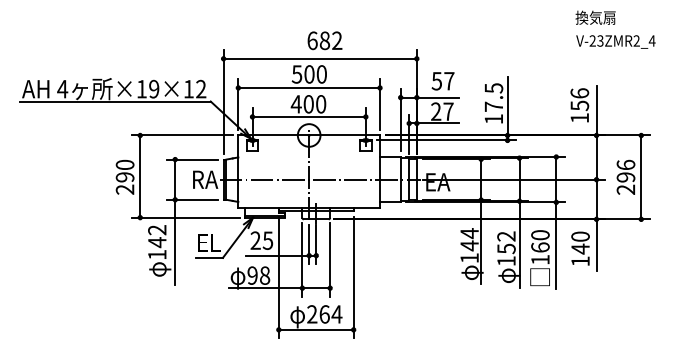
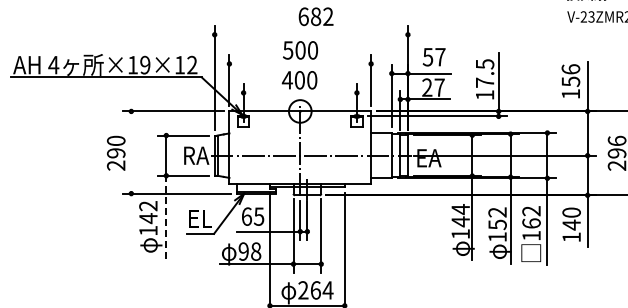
line: (320, 58) -> (311, 34), removed
line: (308, 87) -> (299, 63), removed
line: (309, 116) -> (300, 92), removed
line: (140, 176) -> (131, 152), removed
text: (540, 235) -> (531, 211), 160 -> 162
text: (255, 240) -> (246, 216), 25 -> 65
line: (175, 242) -> (166, 218), solid -> dashed

